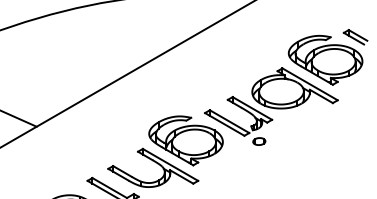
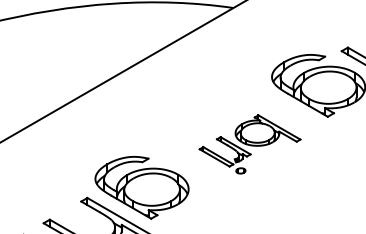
part: (271, 106) -> (250, 144), size x0.6

